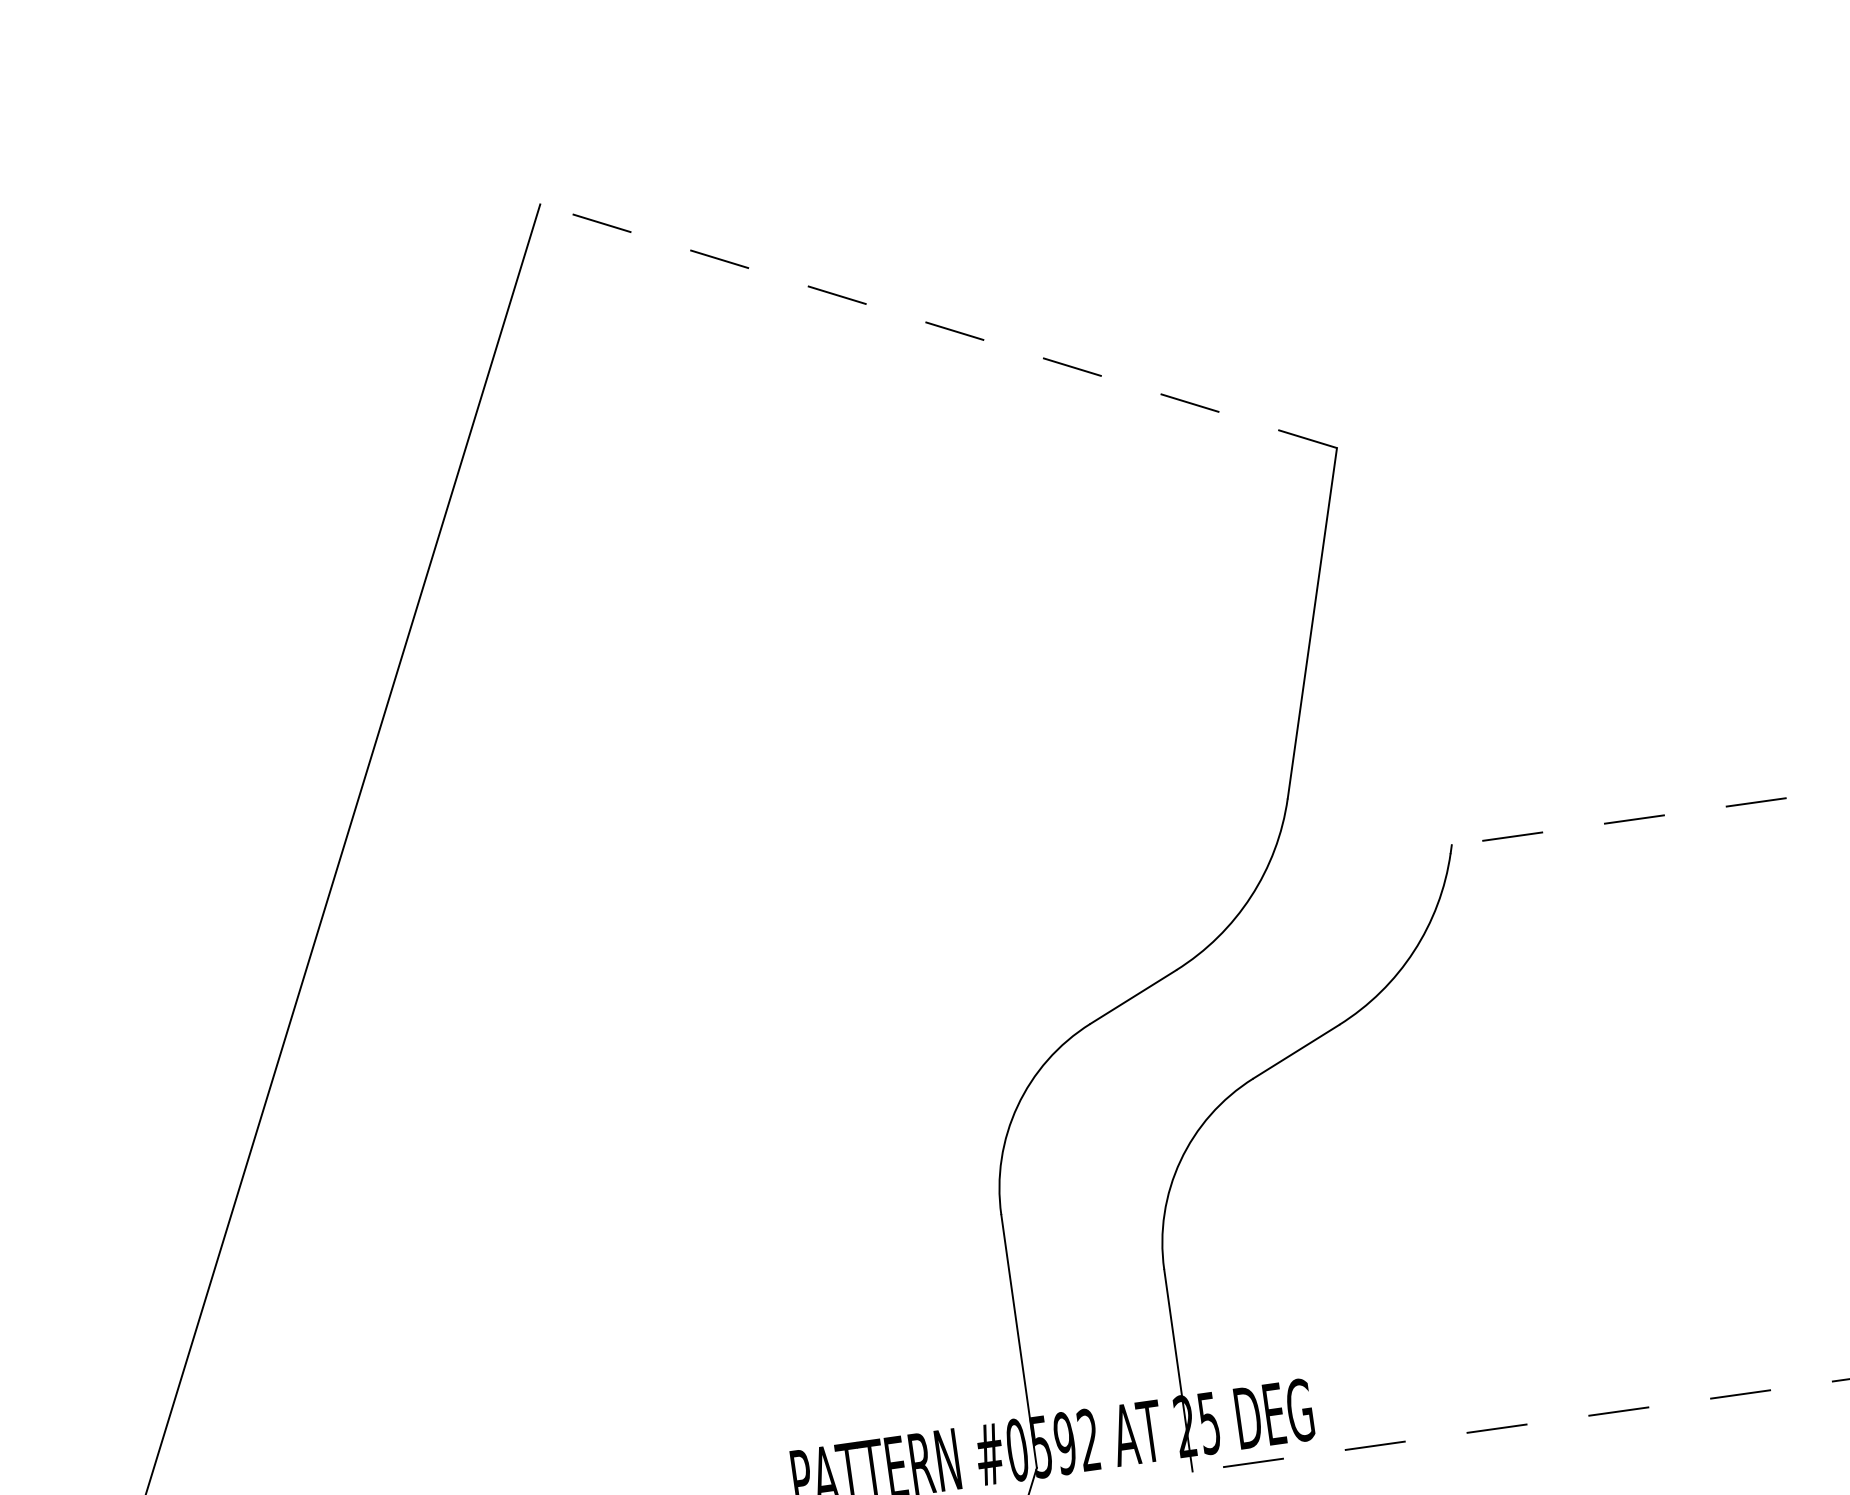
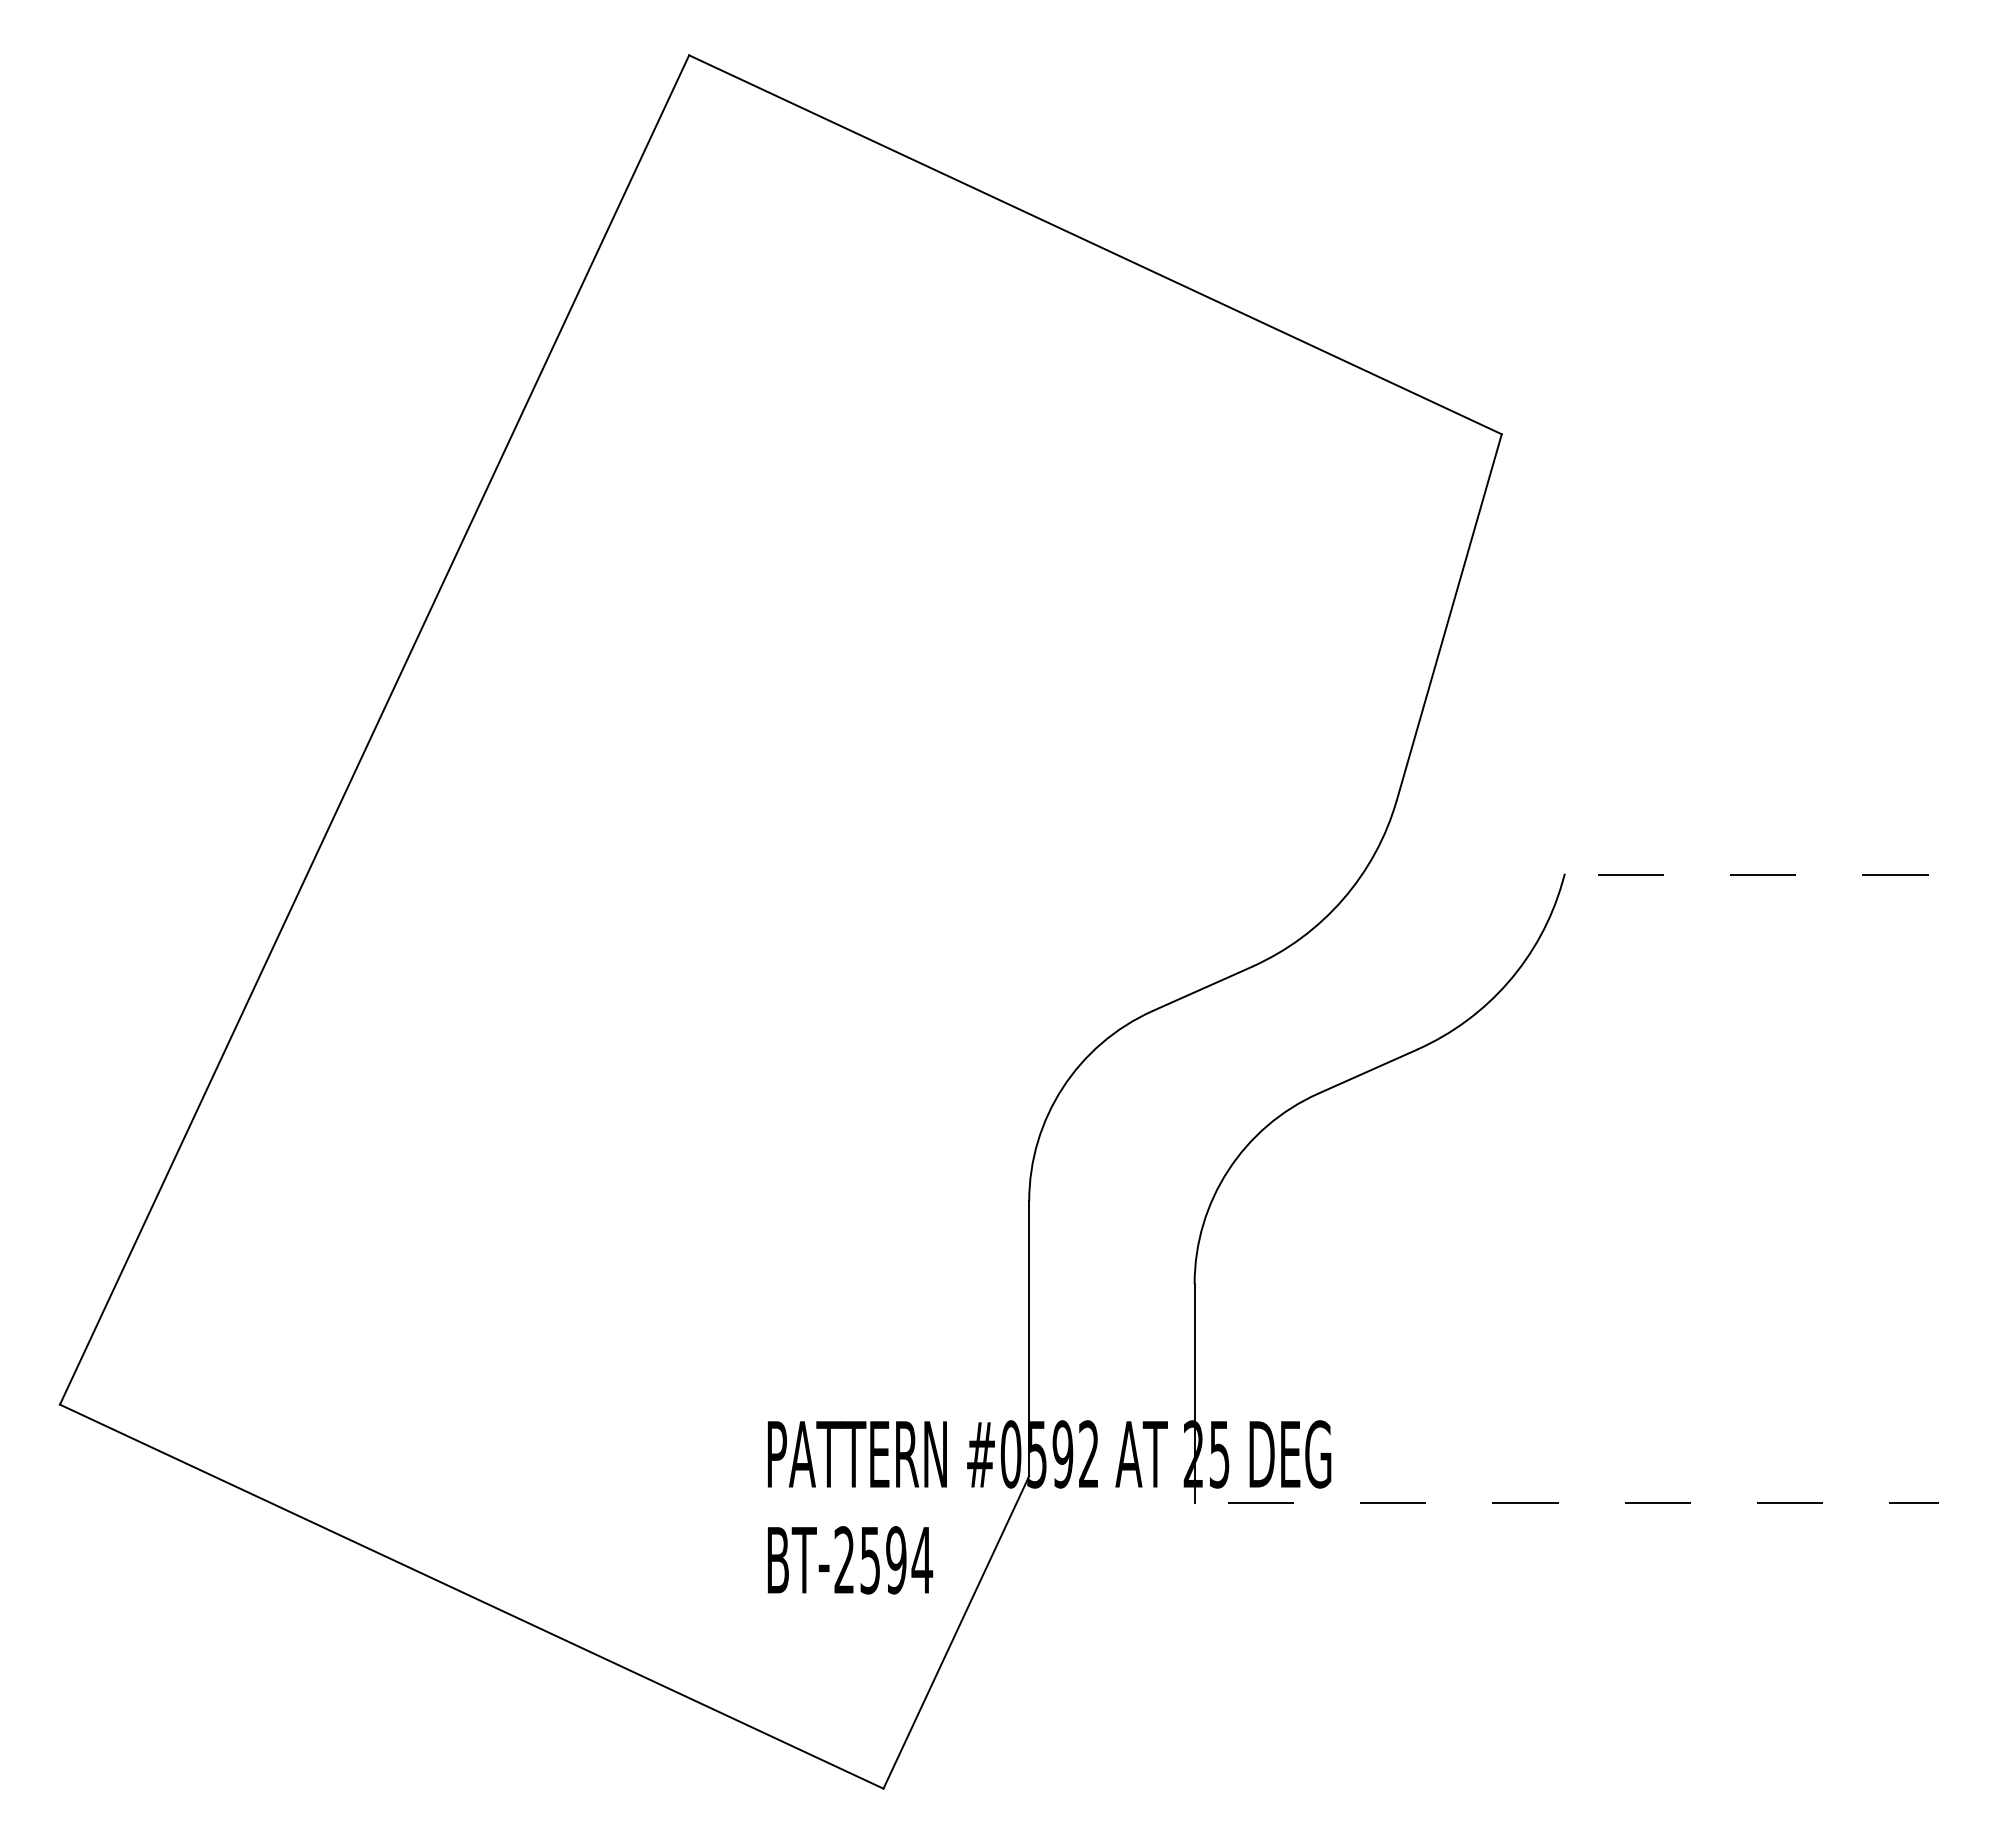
line: (938, 325) -> (1095, 244), dashed -> solid

